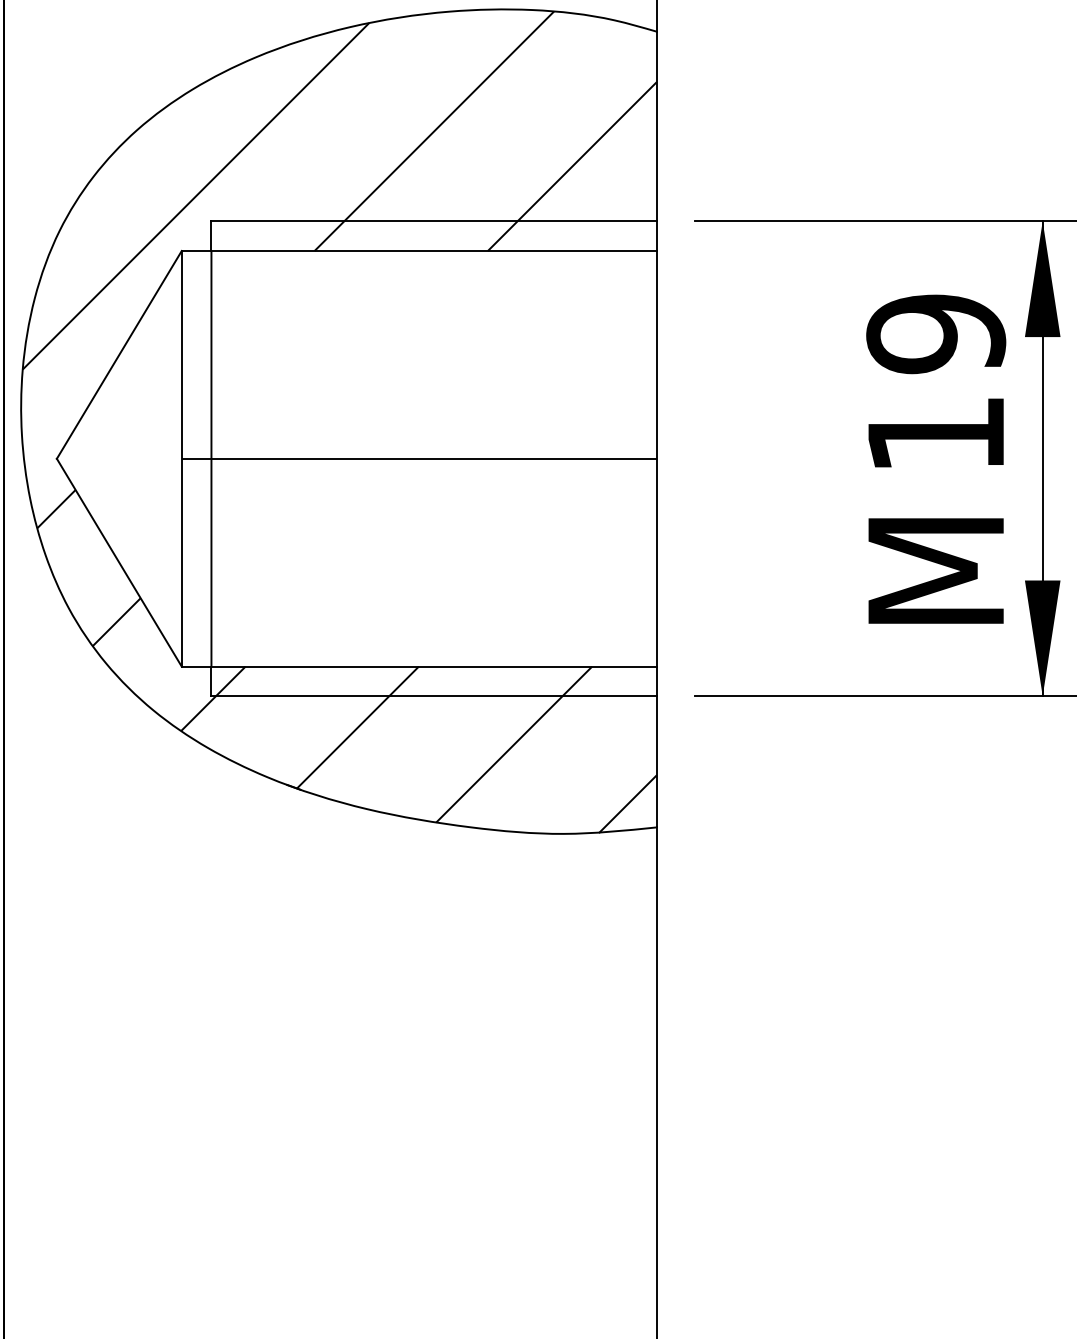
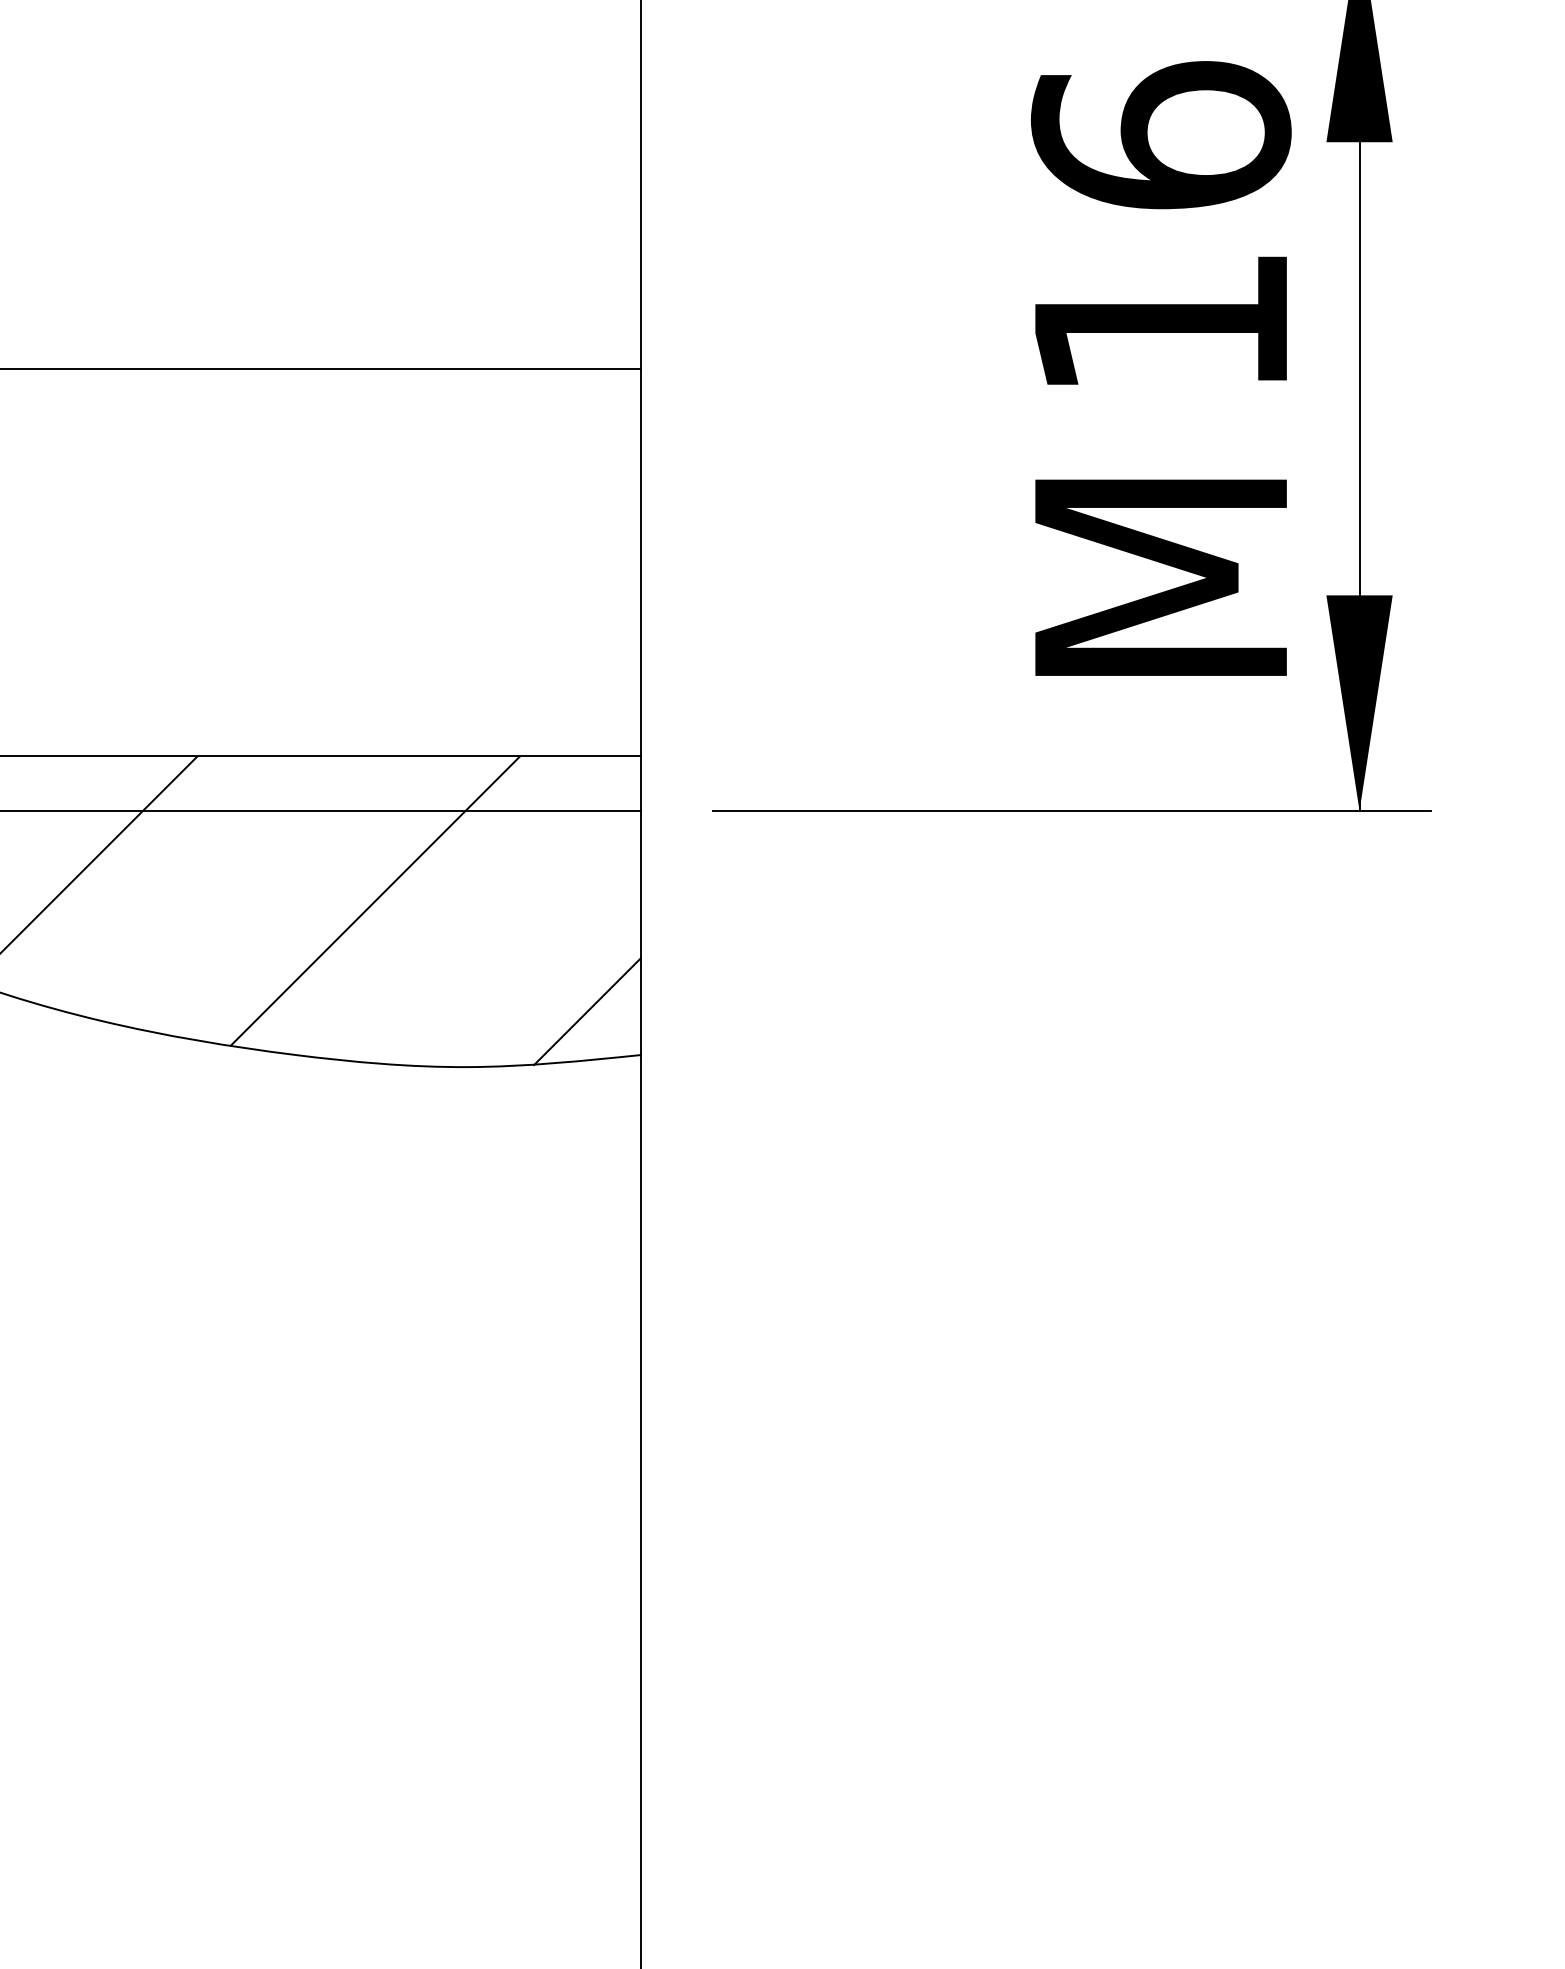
text: (936, 333) -> (1161, 135), 19 -> 16

